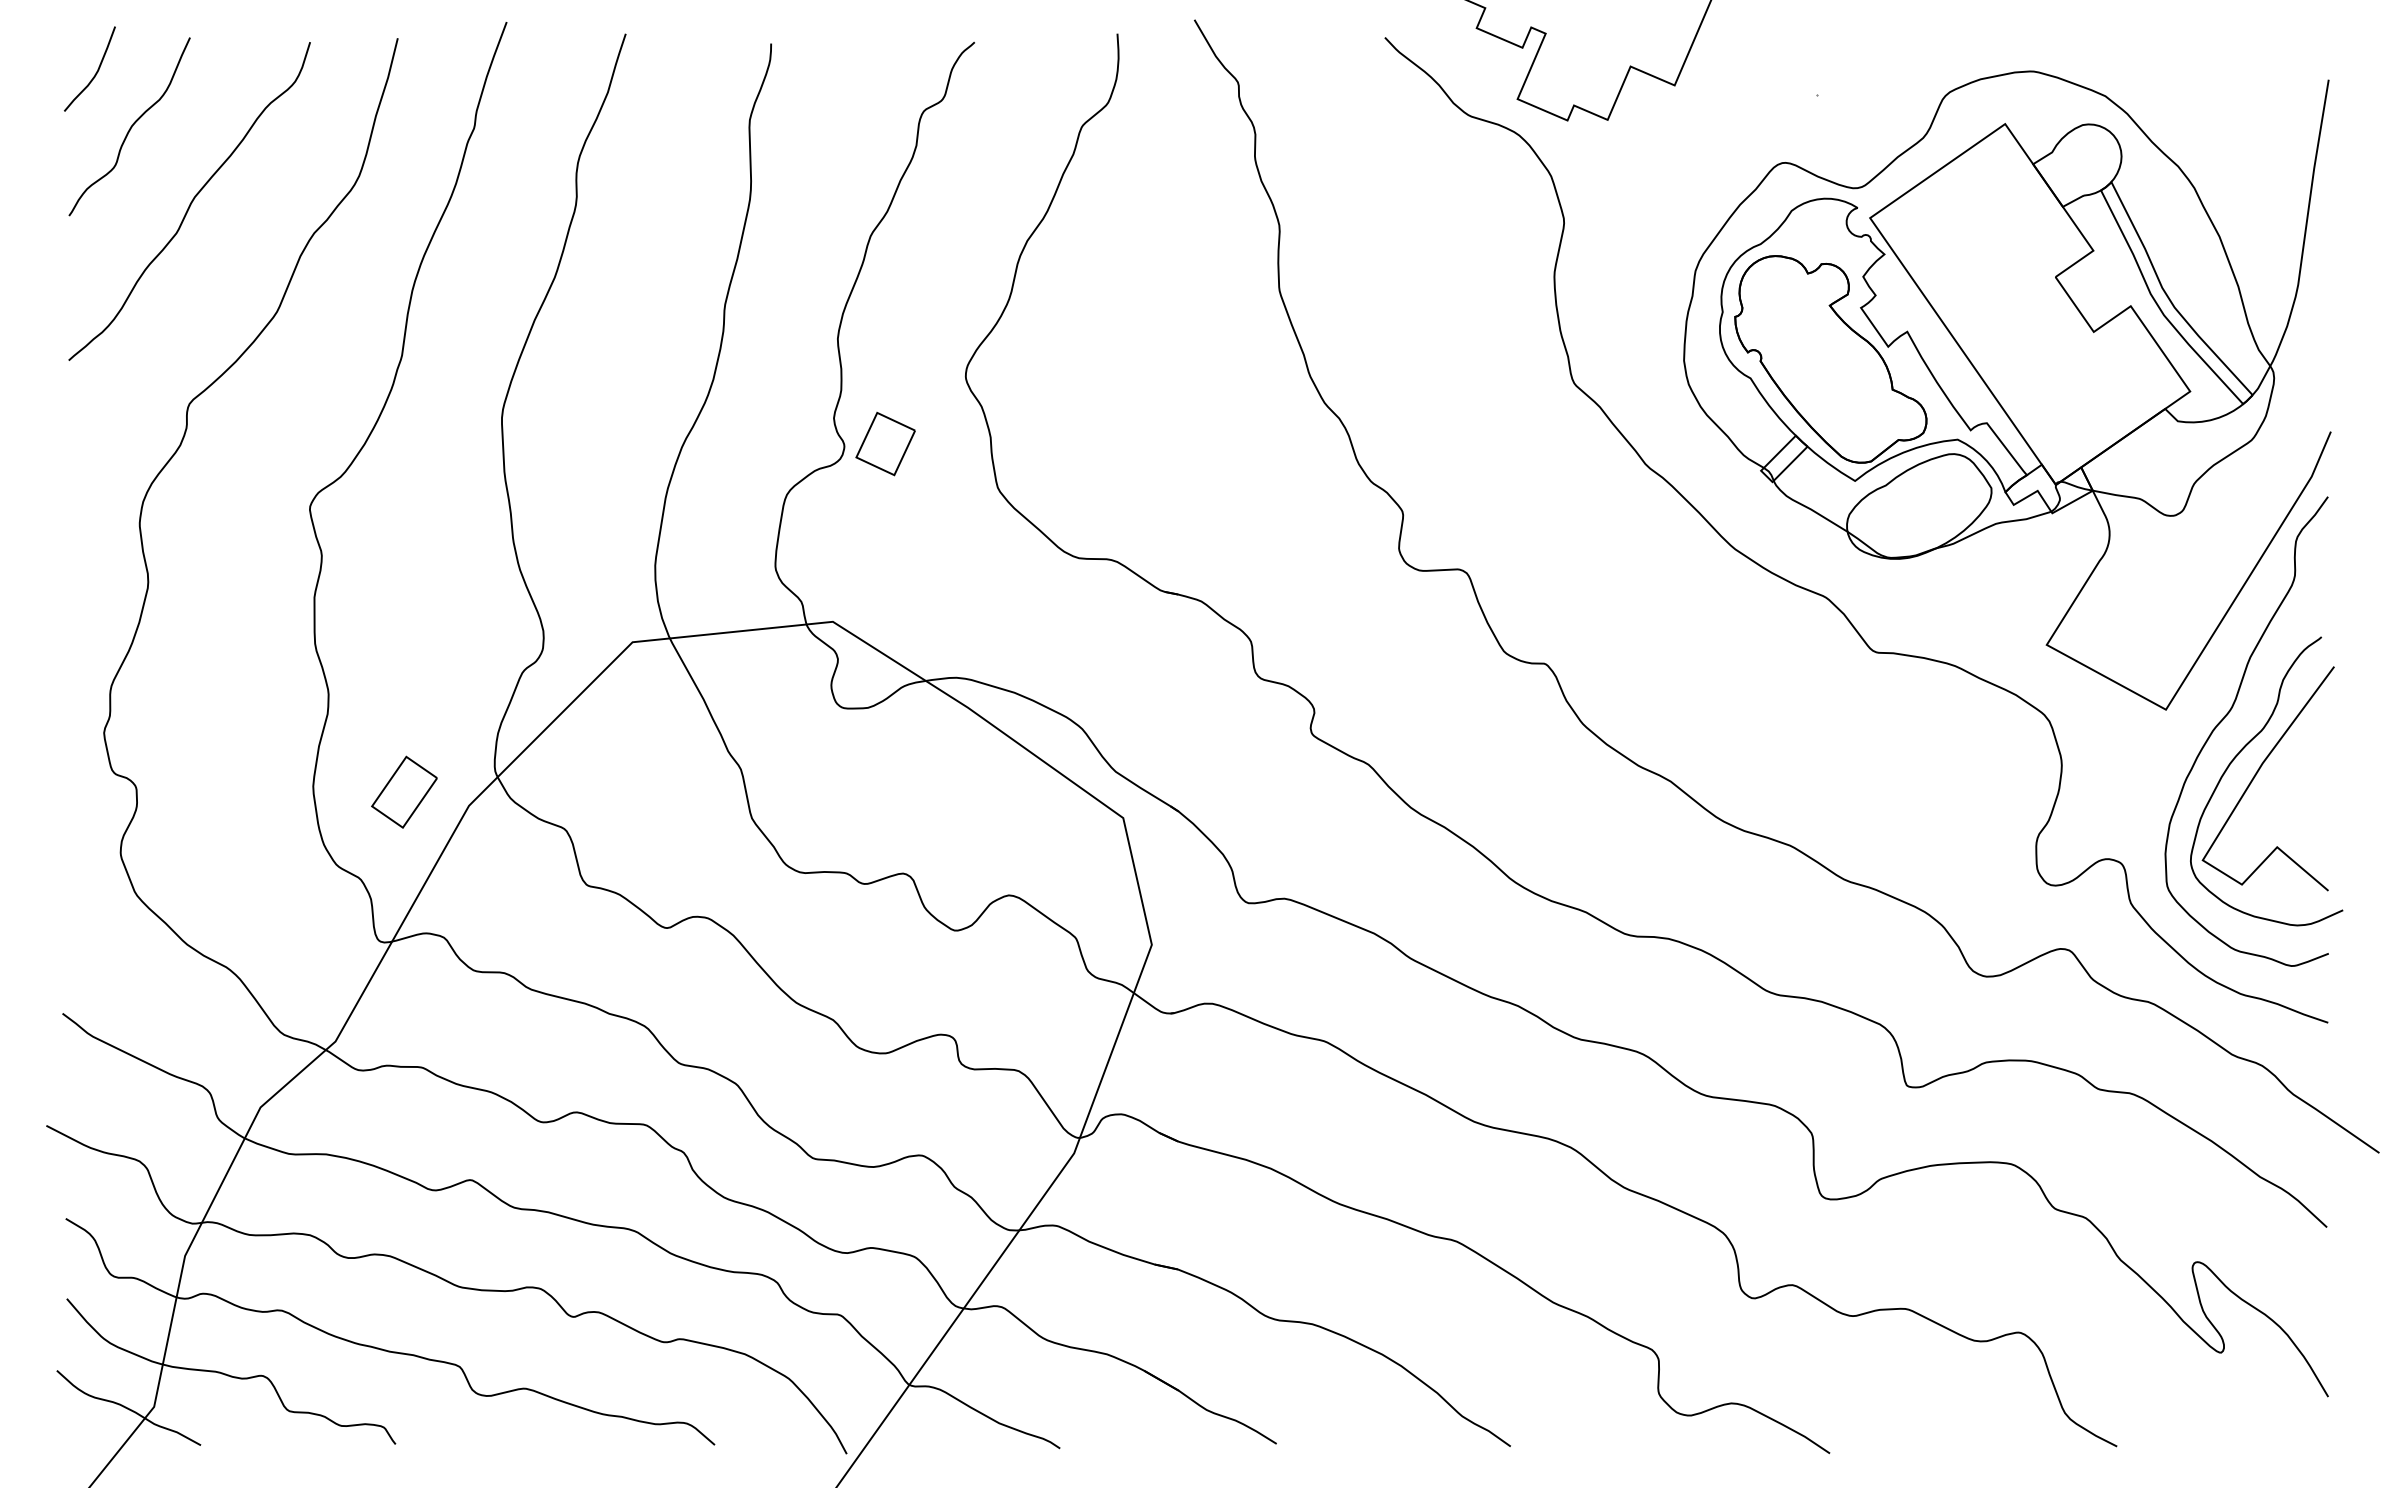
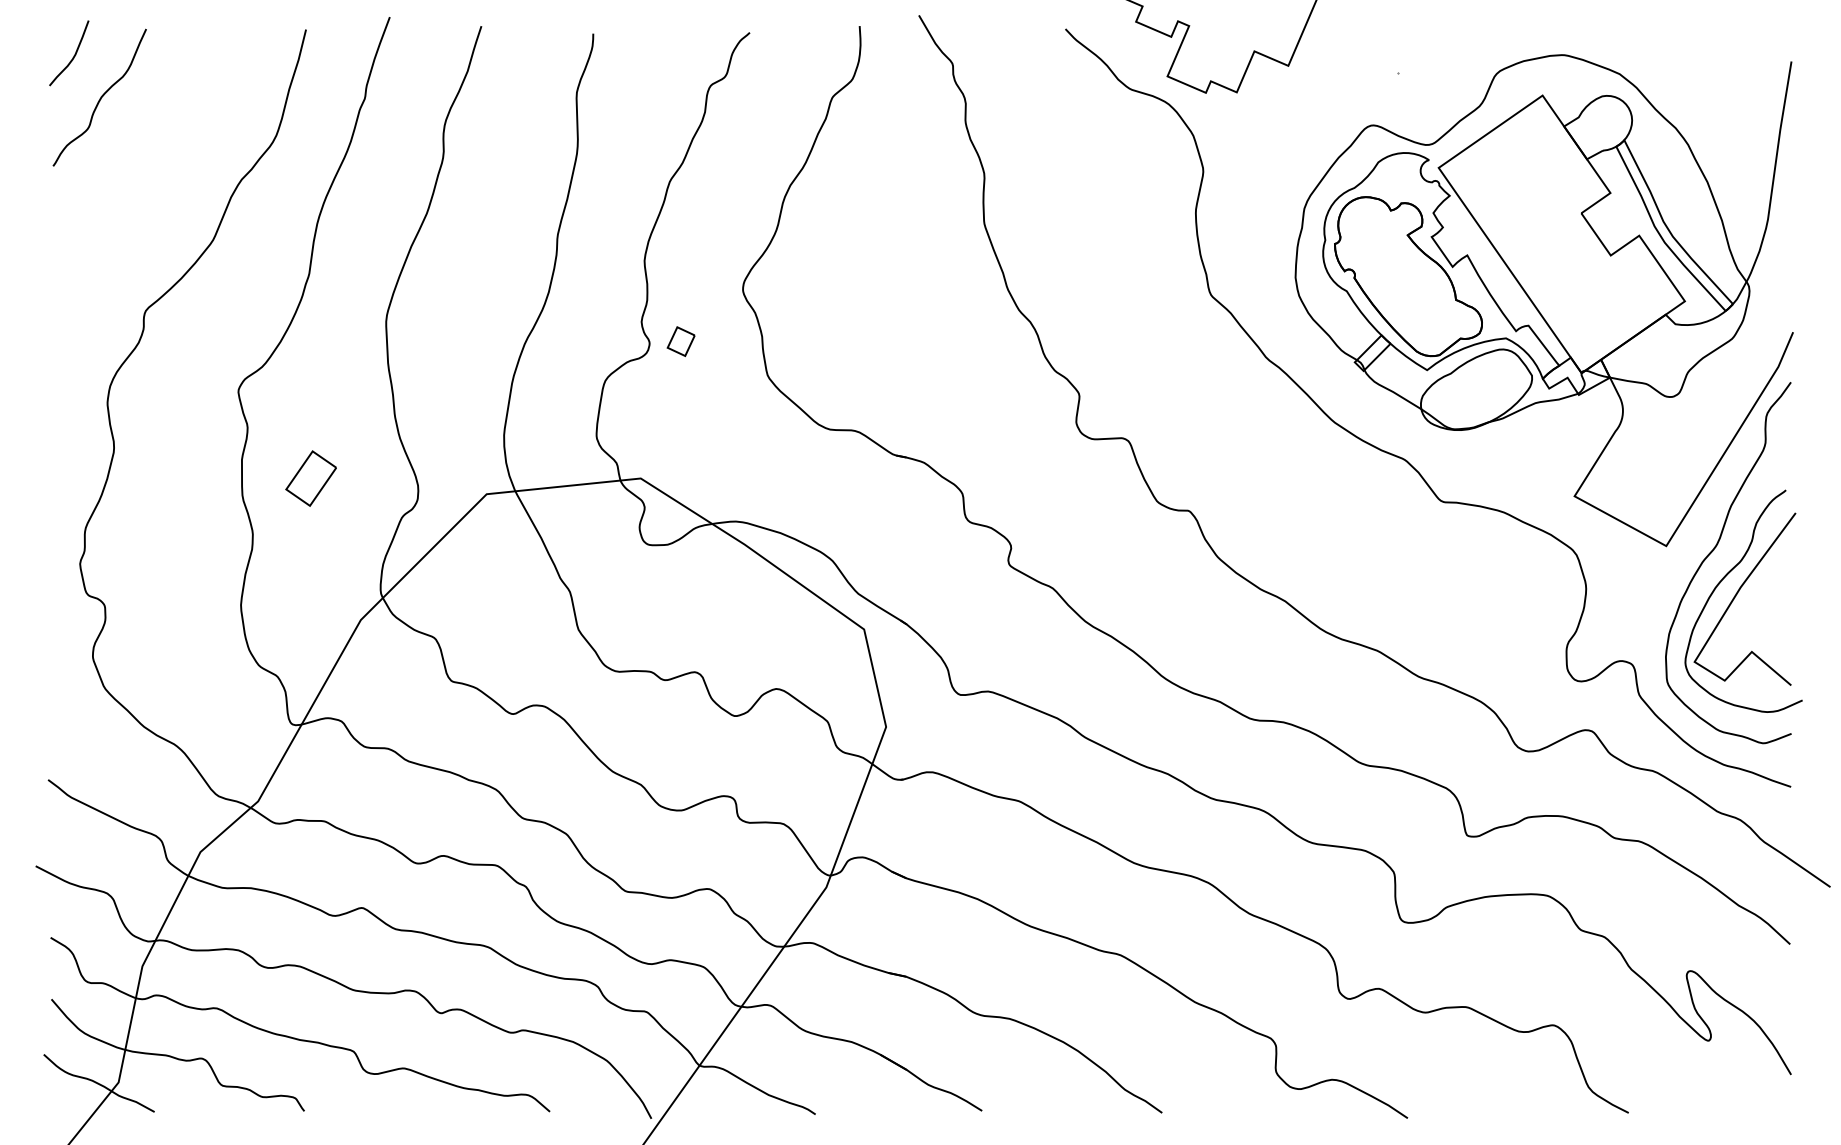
curve: (190, 201) -> (146, 155), removed
part: (884, 443) -> (680, 341), size x0.6
part: (403, 792) -> (310, 478), moved

